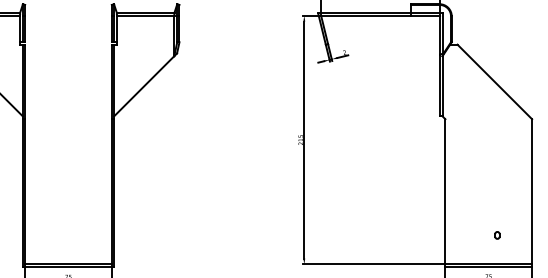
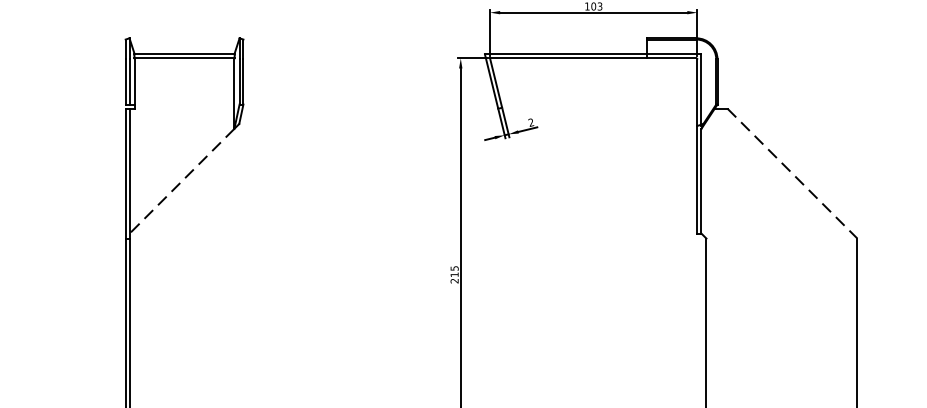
line: (494, 81) -> (791, 172), solid -> dashed
line: (144, 86) -> (182, 181), solid -> dashed

